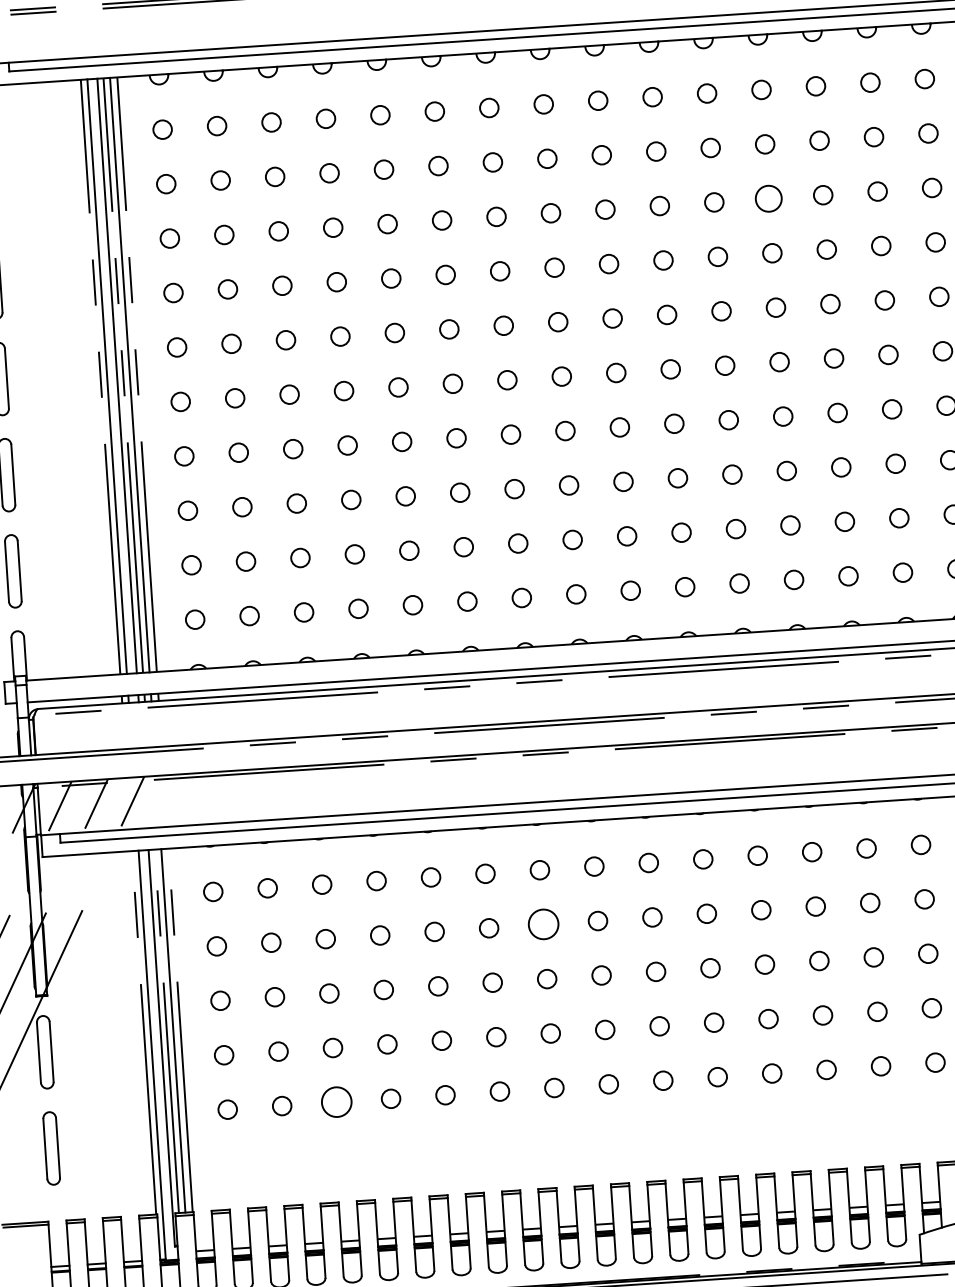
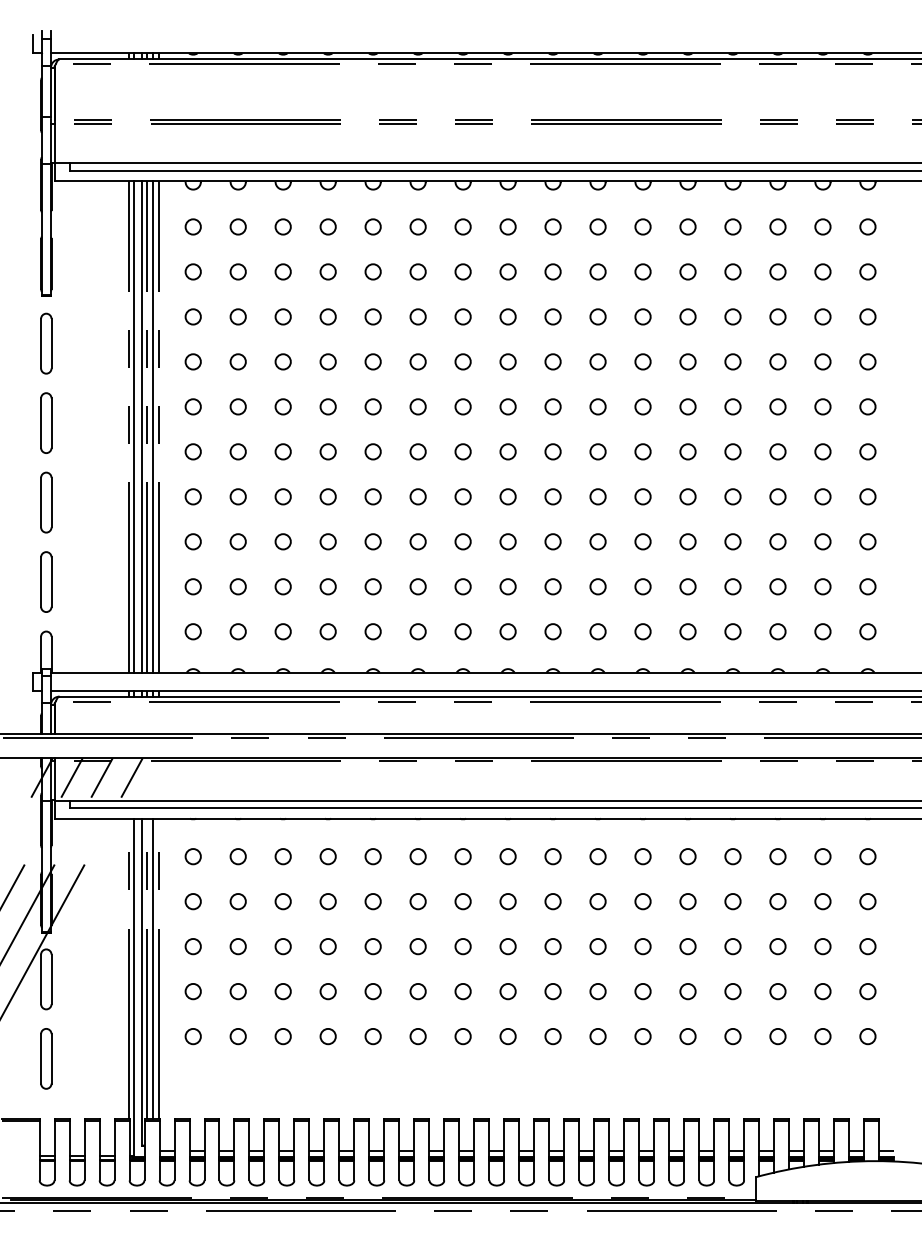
circle: (768, 198) -> (687, 316), size x0.71
circle: (542, 924) -> (462, 901), size x0.62
circle: (335, 1102) -> (282, 1036), size x0.62

